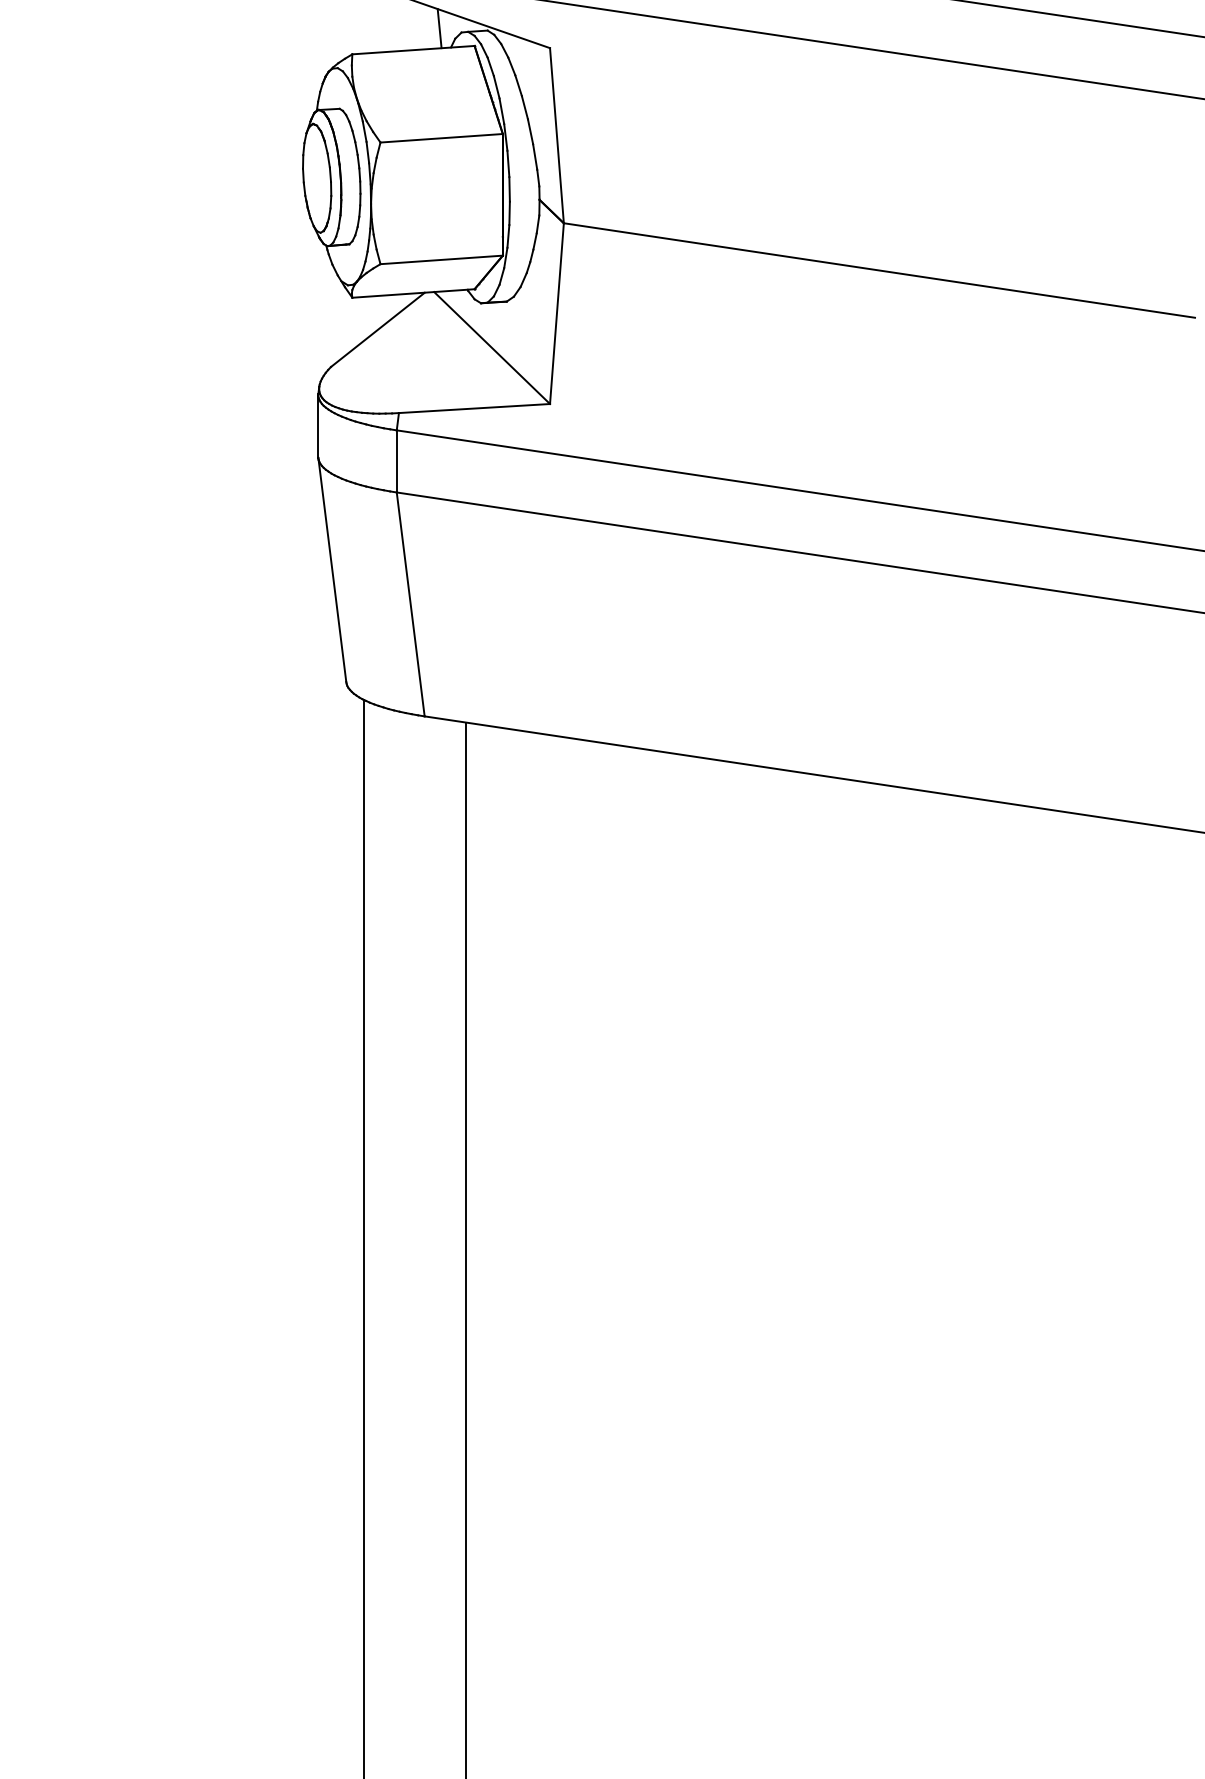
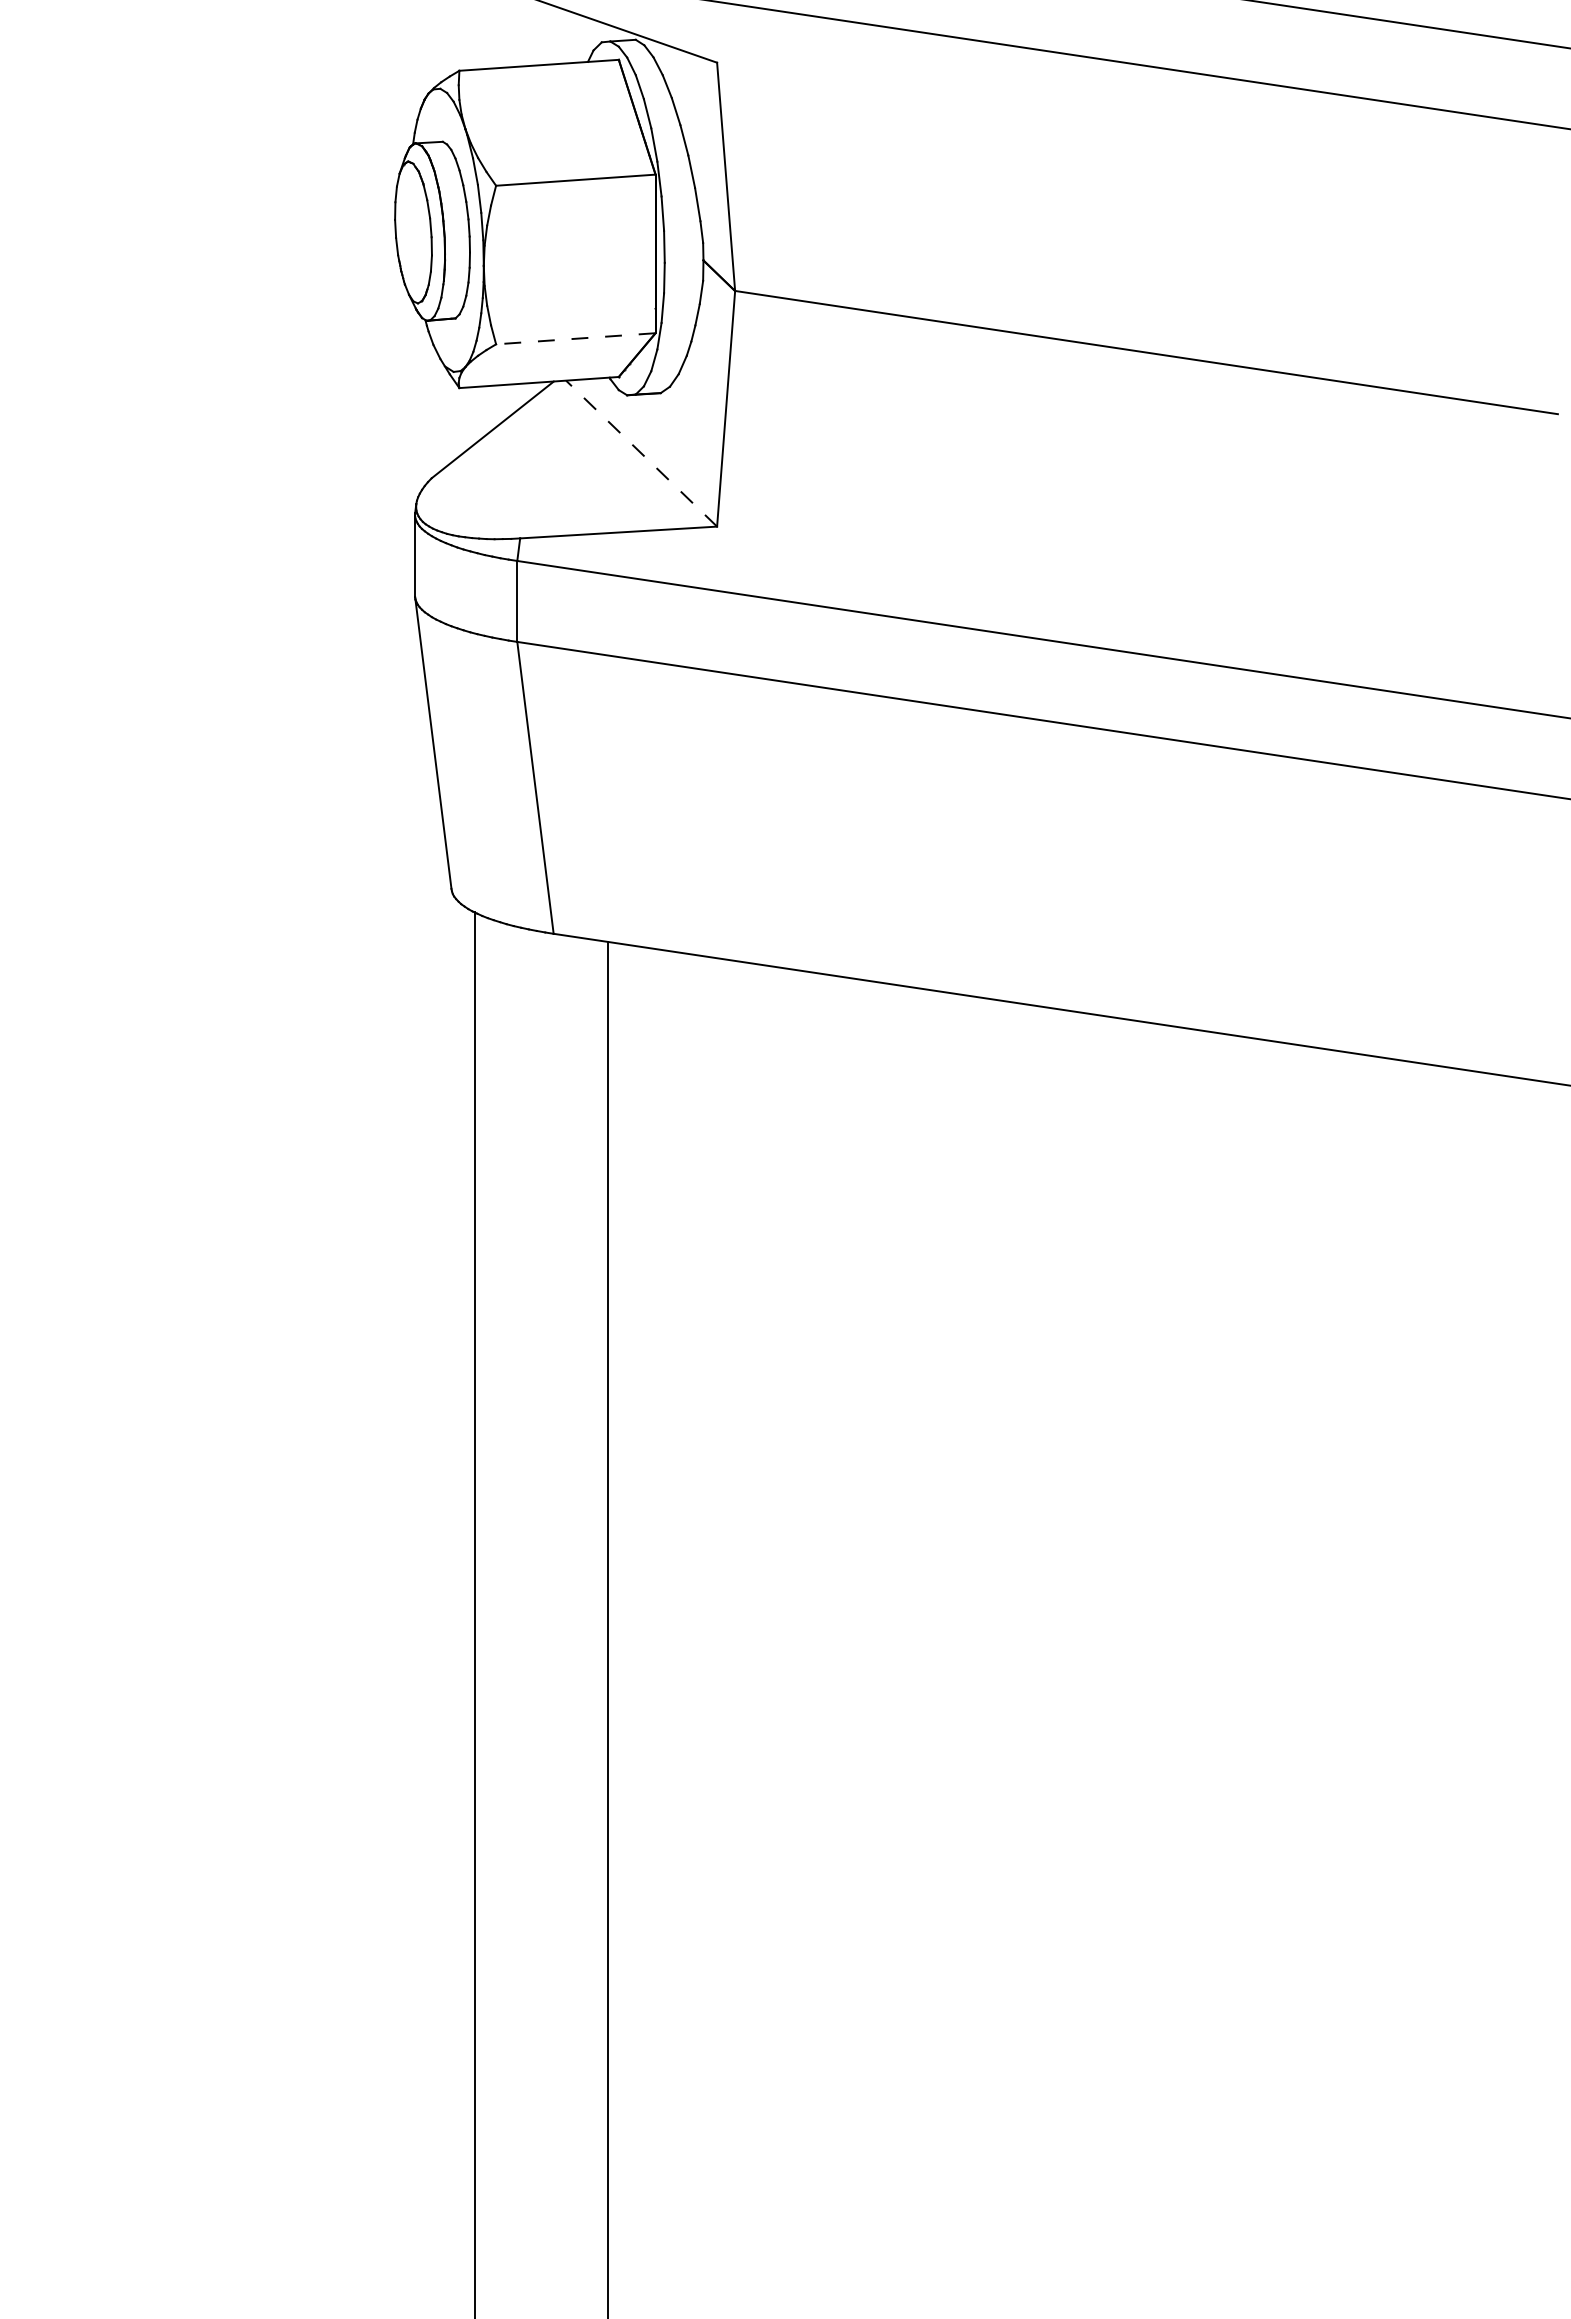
line: (439, 28) -> (572, 36), removed
line: (441, 259) -> (575, 338), solid -> dashed
line: (492, 347) -> (641, 453), solid -> dashed

